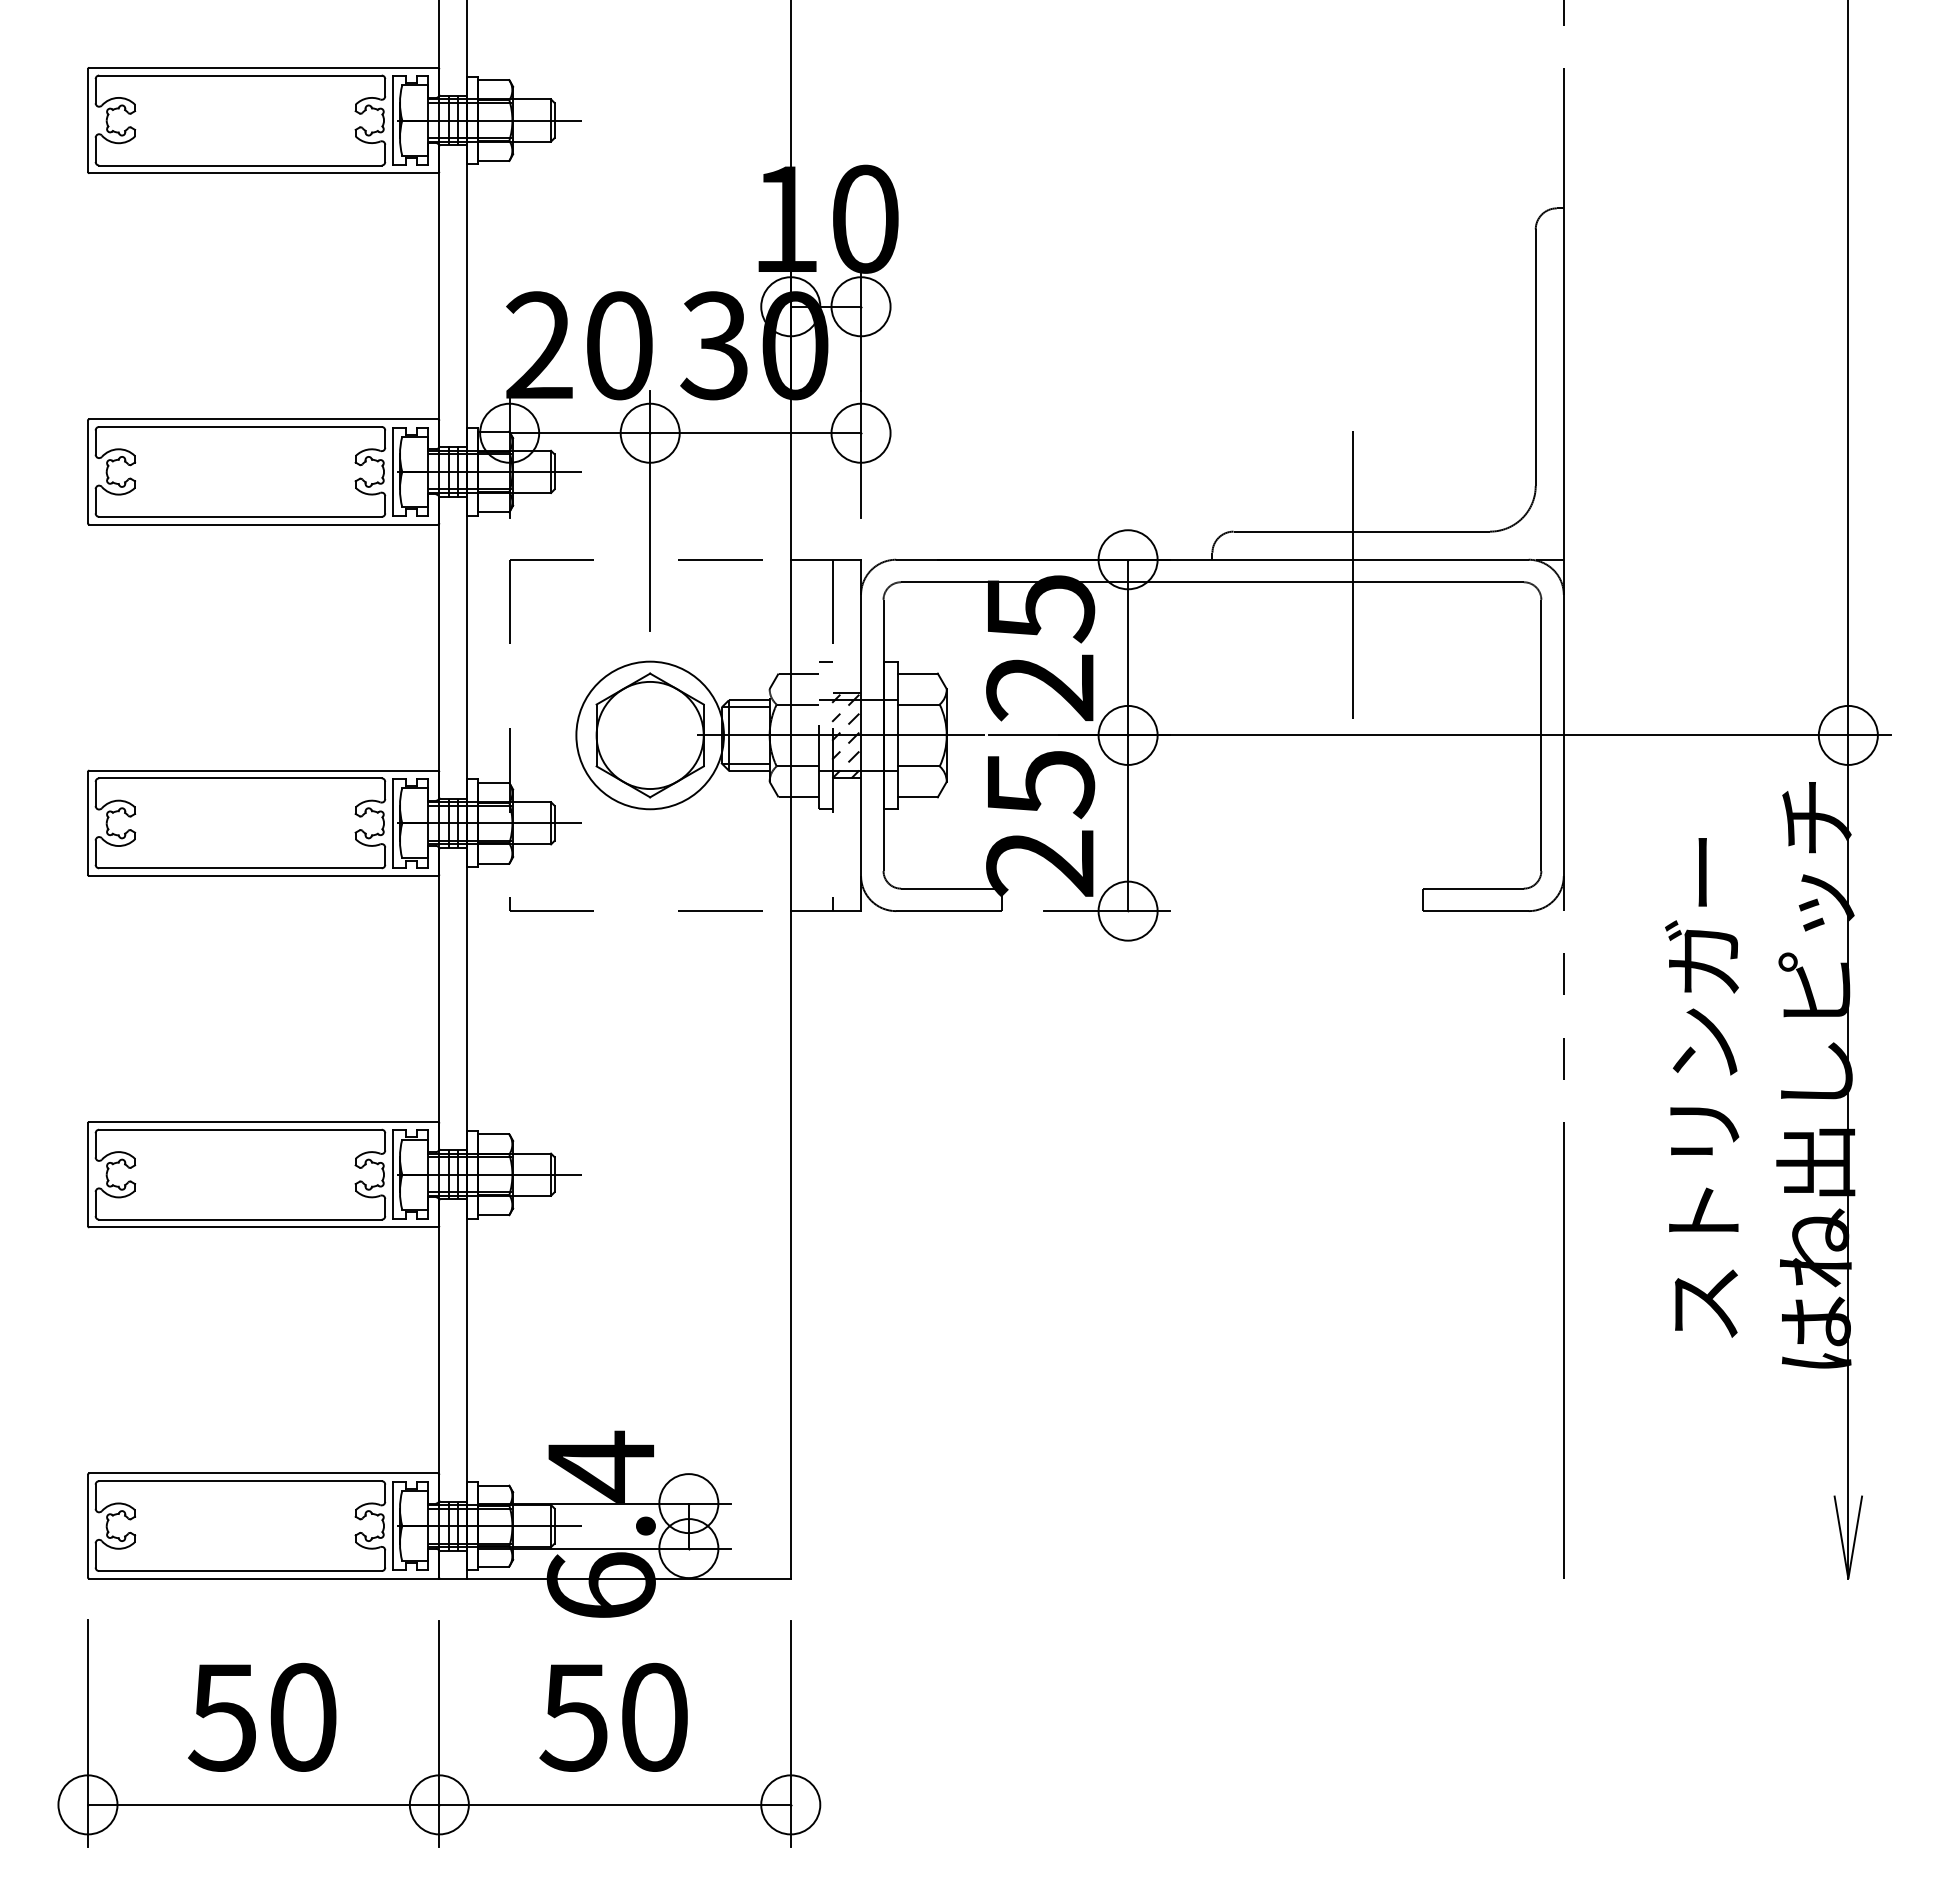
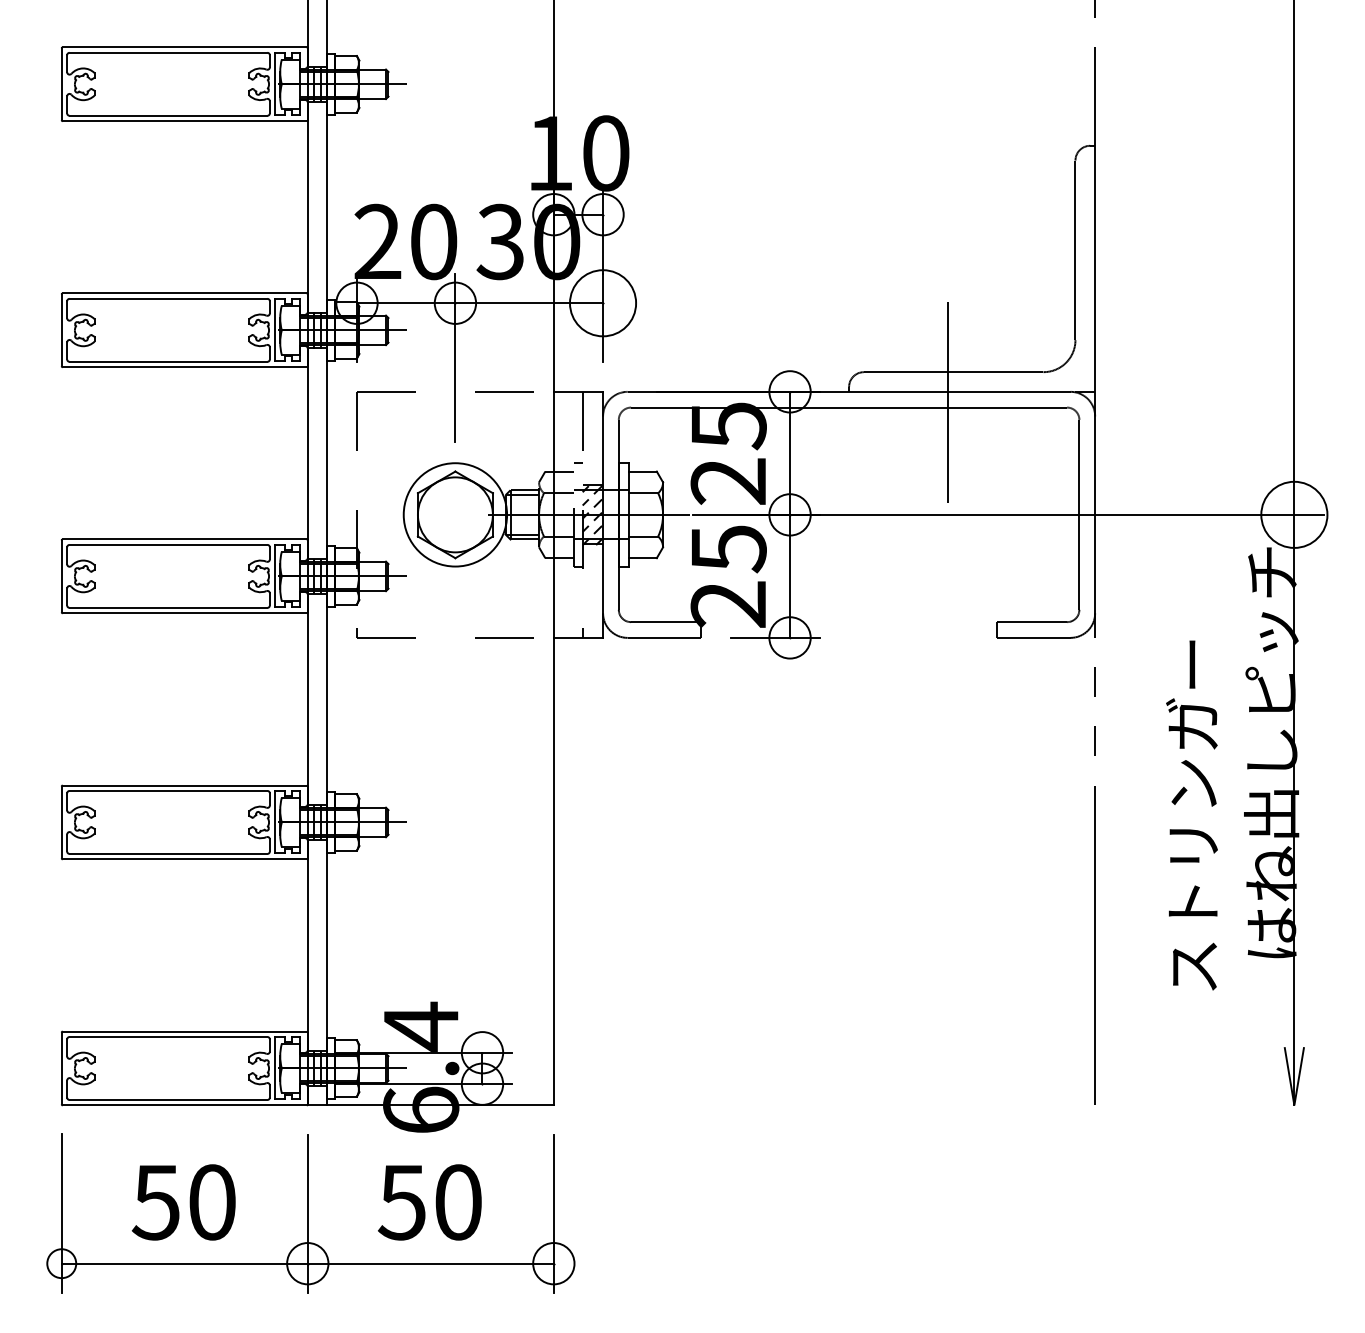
circle: (860, 432) -> (602, 302), size x1.6
circle: (1847, 734) -> (1293, 514), size x1.6
text: (1702, 1087) -> (1192, 815), moved
circle: (87, 1804) -> (61, 1263), size x0.7

